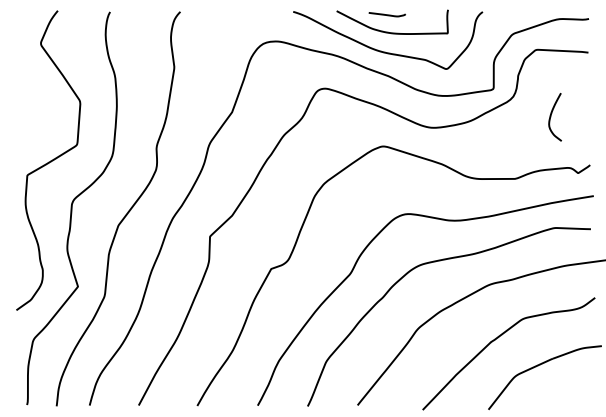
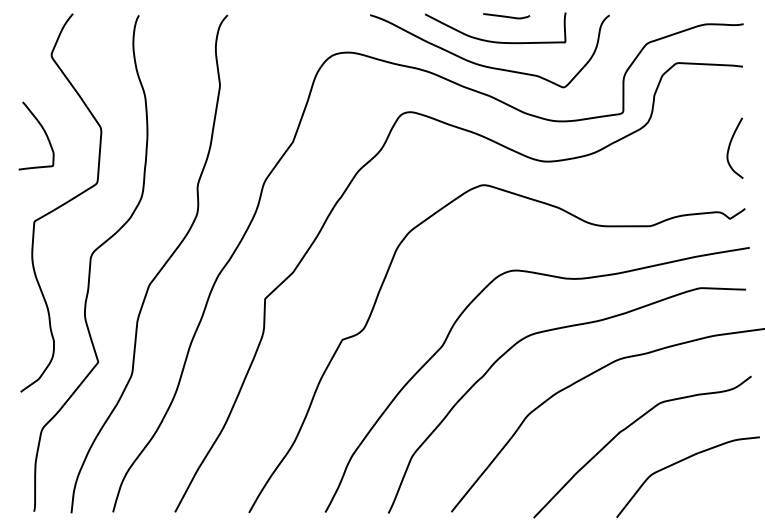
curve: (386, 14) -> (505, 15), moved
curve: (34, 104) -> (43, 132), added
curve: (551, 117) -> (730, 148), moved

